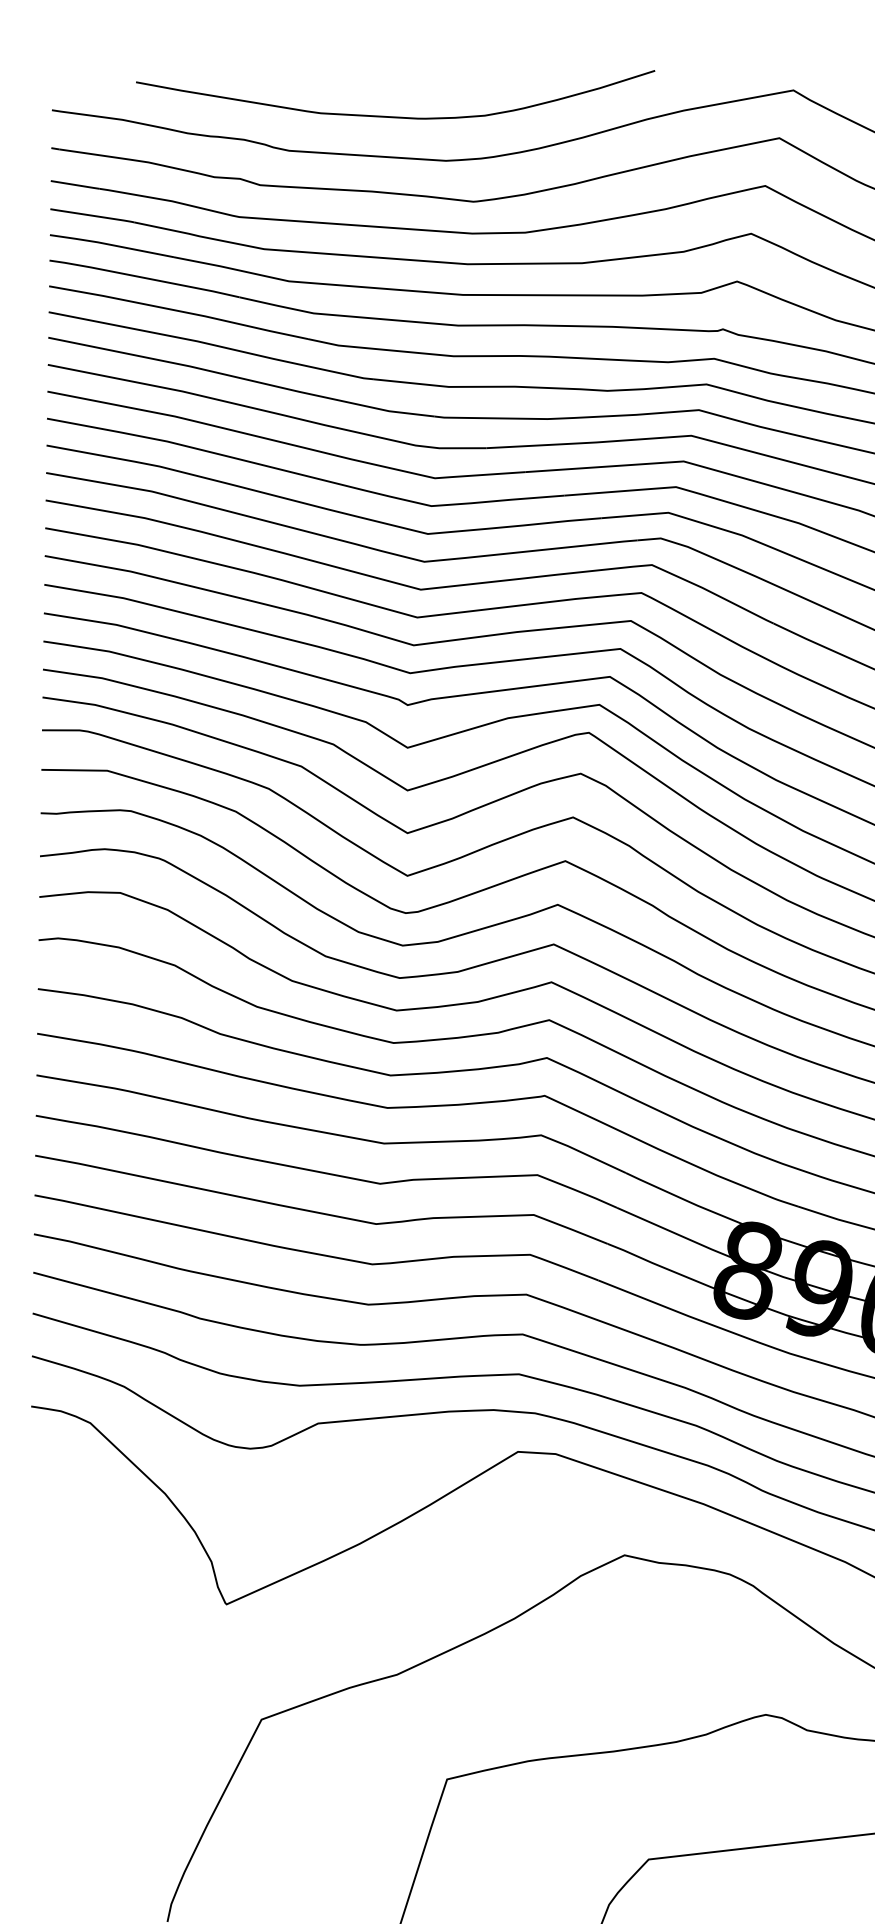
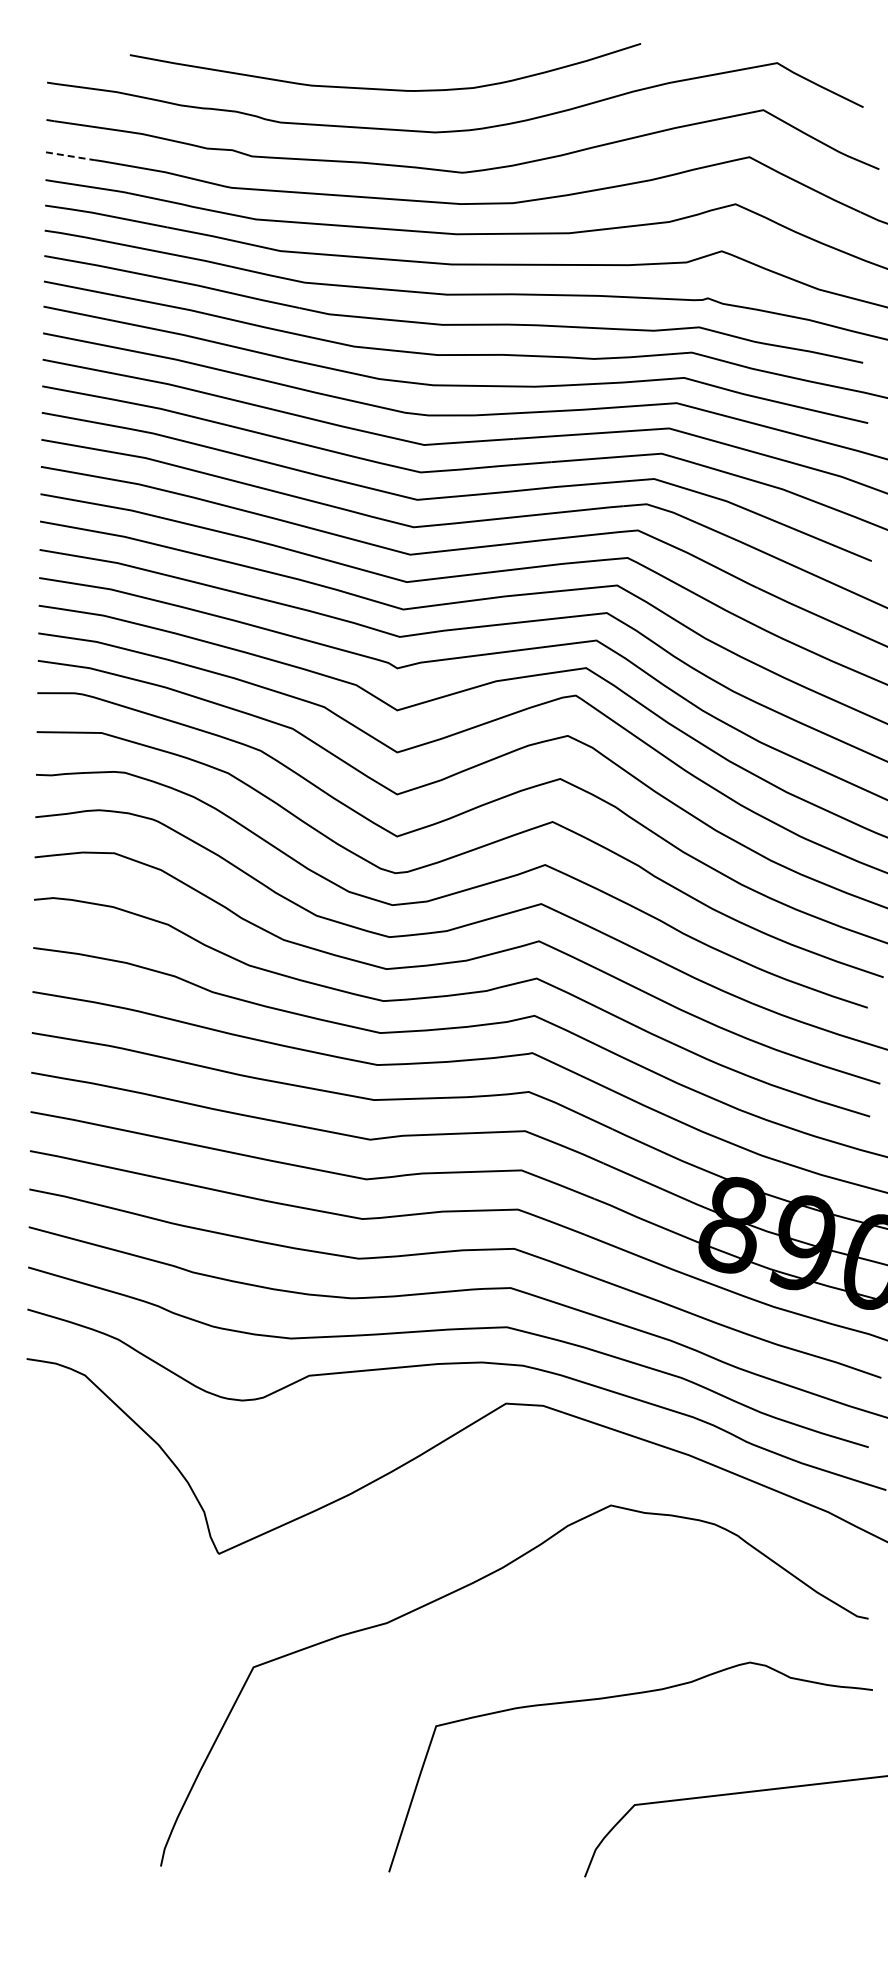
line: (76, 185) -> (71, 156), solid -> dashed

